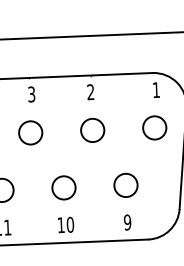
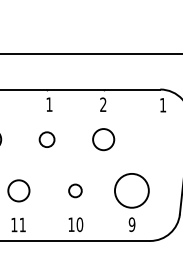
text: (31, 94) -> (49, 104), 3 -> 1
circle: (153, 127) -> (159, 139), removed
circle: (30, 132) -> (46, 139), size x0.7
circle: (125, 185) -> (131, 190), size x1.6
circle: (64, 187) -> (75, 190), size x0.6

